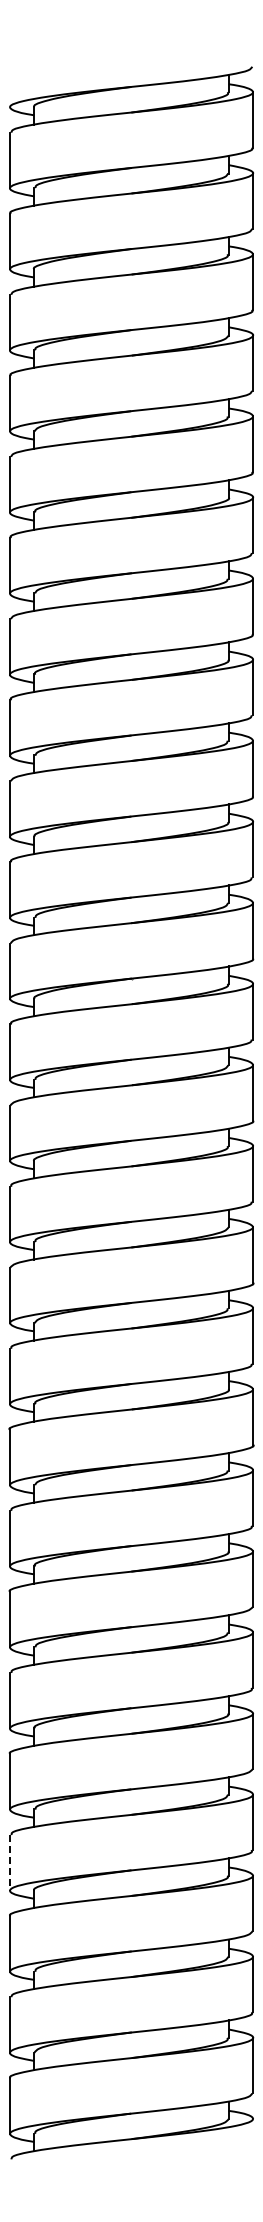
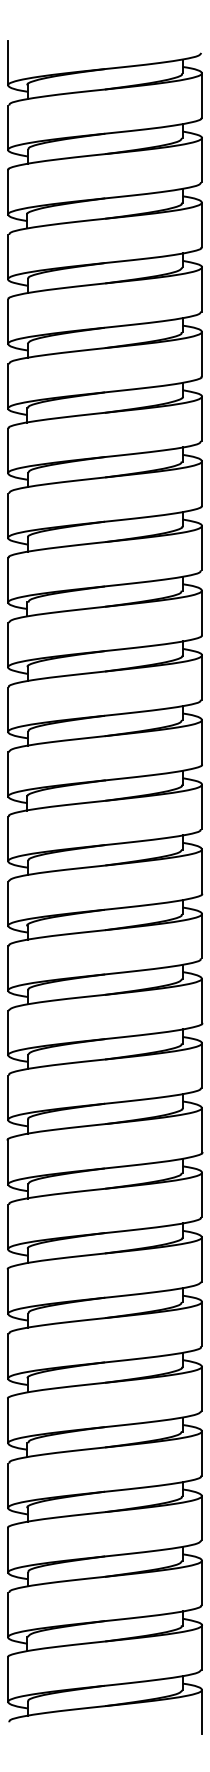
line: (9, 79) -> (7, 63), added
line: (9, 1862) -> (7, 1485), dashed -> solid
line: (253, 2146) -> (202, 1712), added

